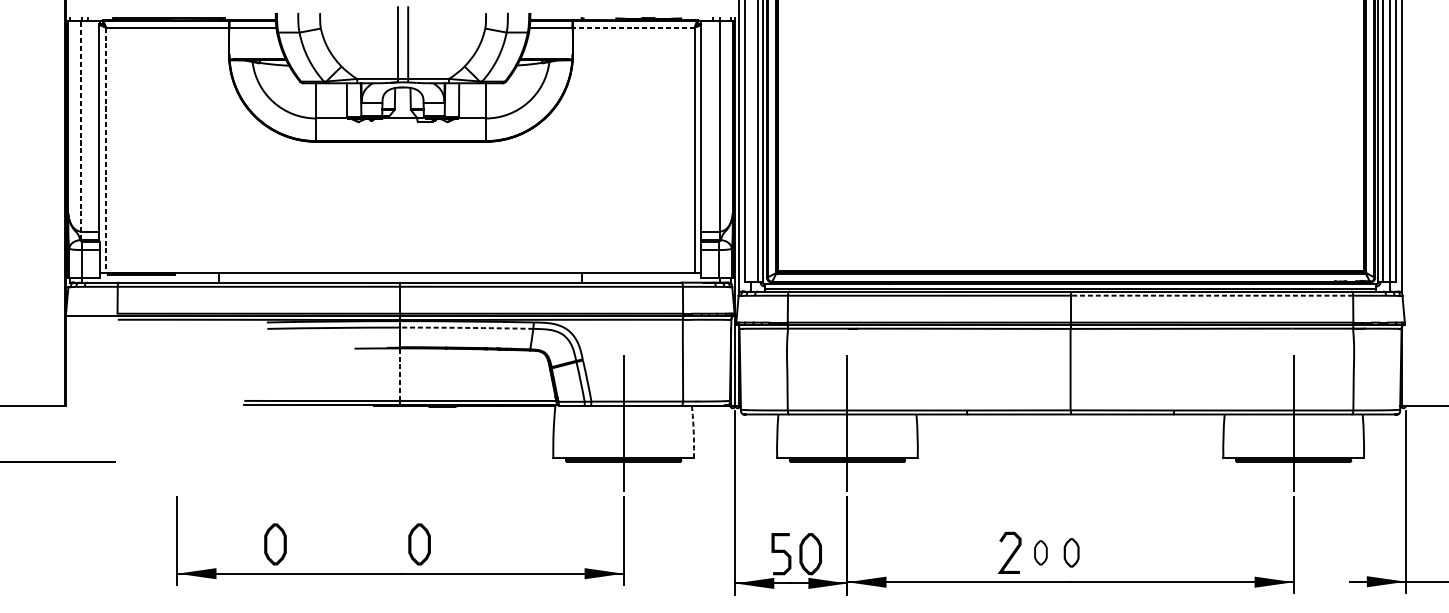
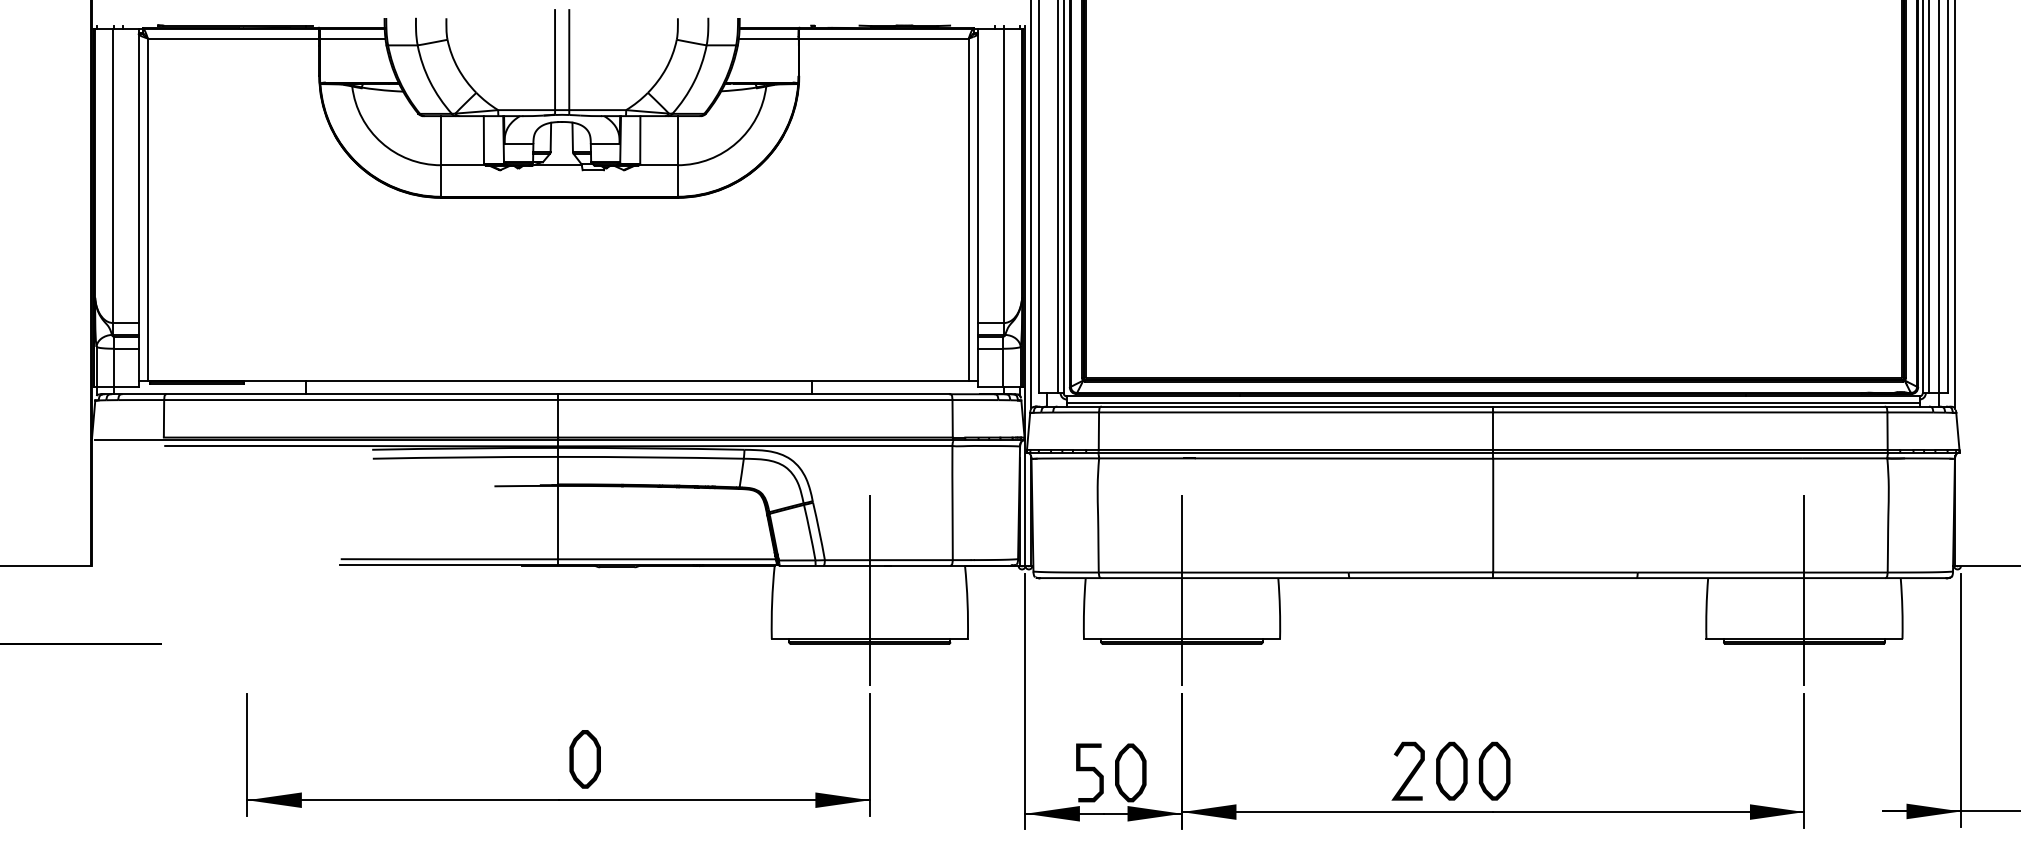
line: (634, 27) -> (884, 38), dashed -> solid
line: (81, 130) -> (113, 182), dashed -> solid
line: (105, 150) -> (147, 210), dashed -> solid
line: (1211, 295) -> (1689, 412), dashed -> solid
arc: (467, 328) -> (651, 457), dashed -> solid
line: (400, 374) -> (558, 522), dashed -> solid
arc: (693, 431) -> (967, 602), dashed -> solid
part: (275, 544) -> (383, 759), removed
part: (1040, 552) -> (1451, 770), size x1.67
part: (1071, 552) -> (1494, 770), size x1.43

